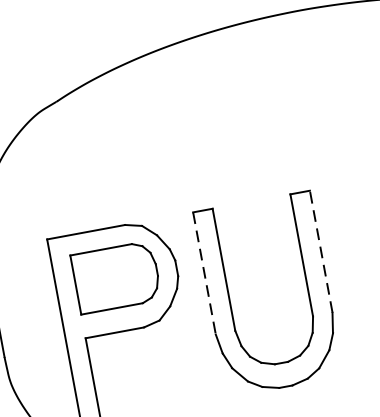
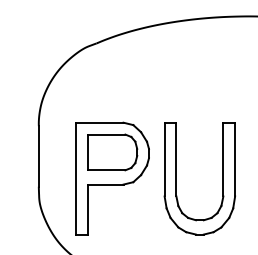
line: (321, 251) -> (235, 159), dashed -> solid
line: (204, 273) -> (164, 159), dashed -> solid

